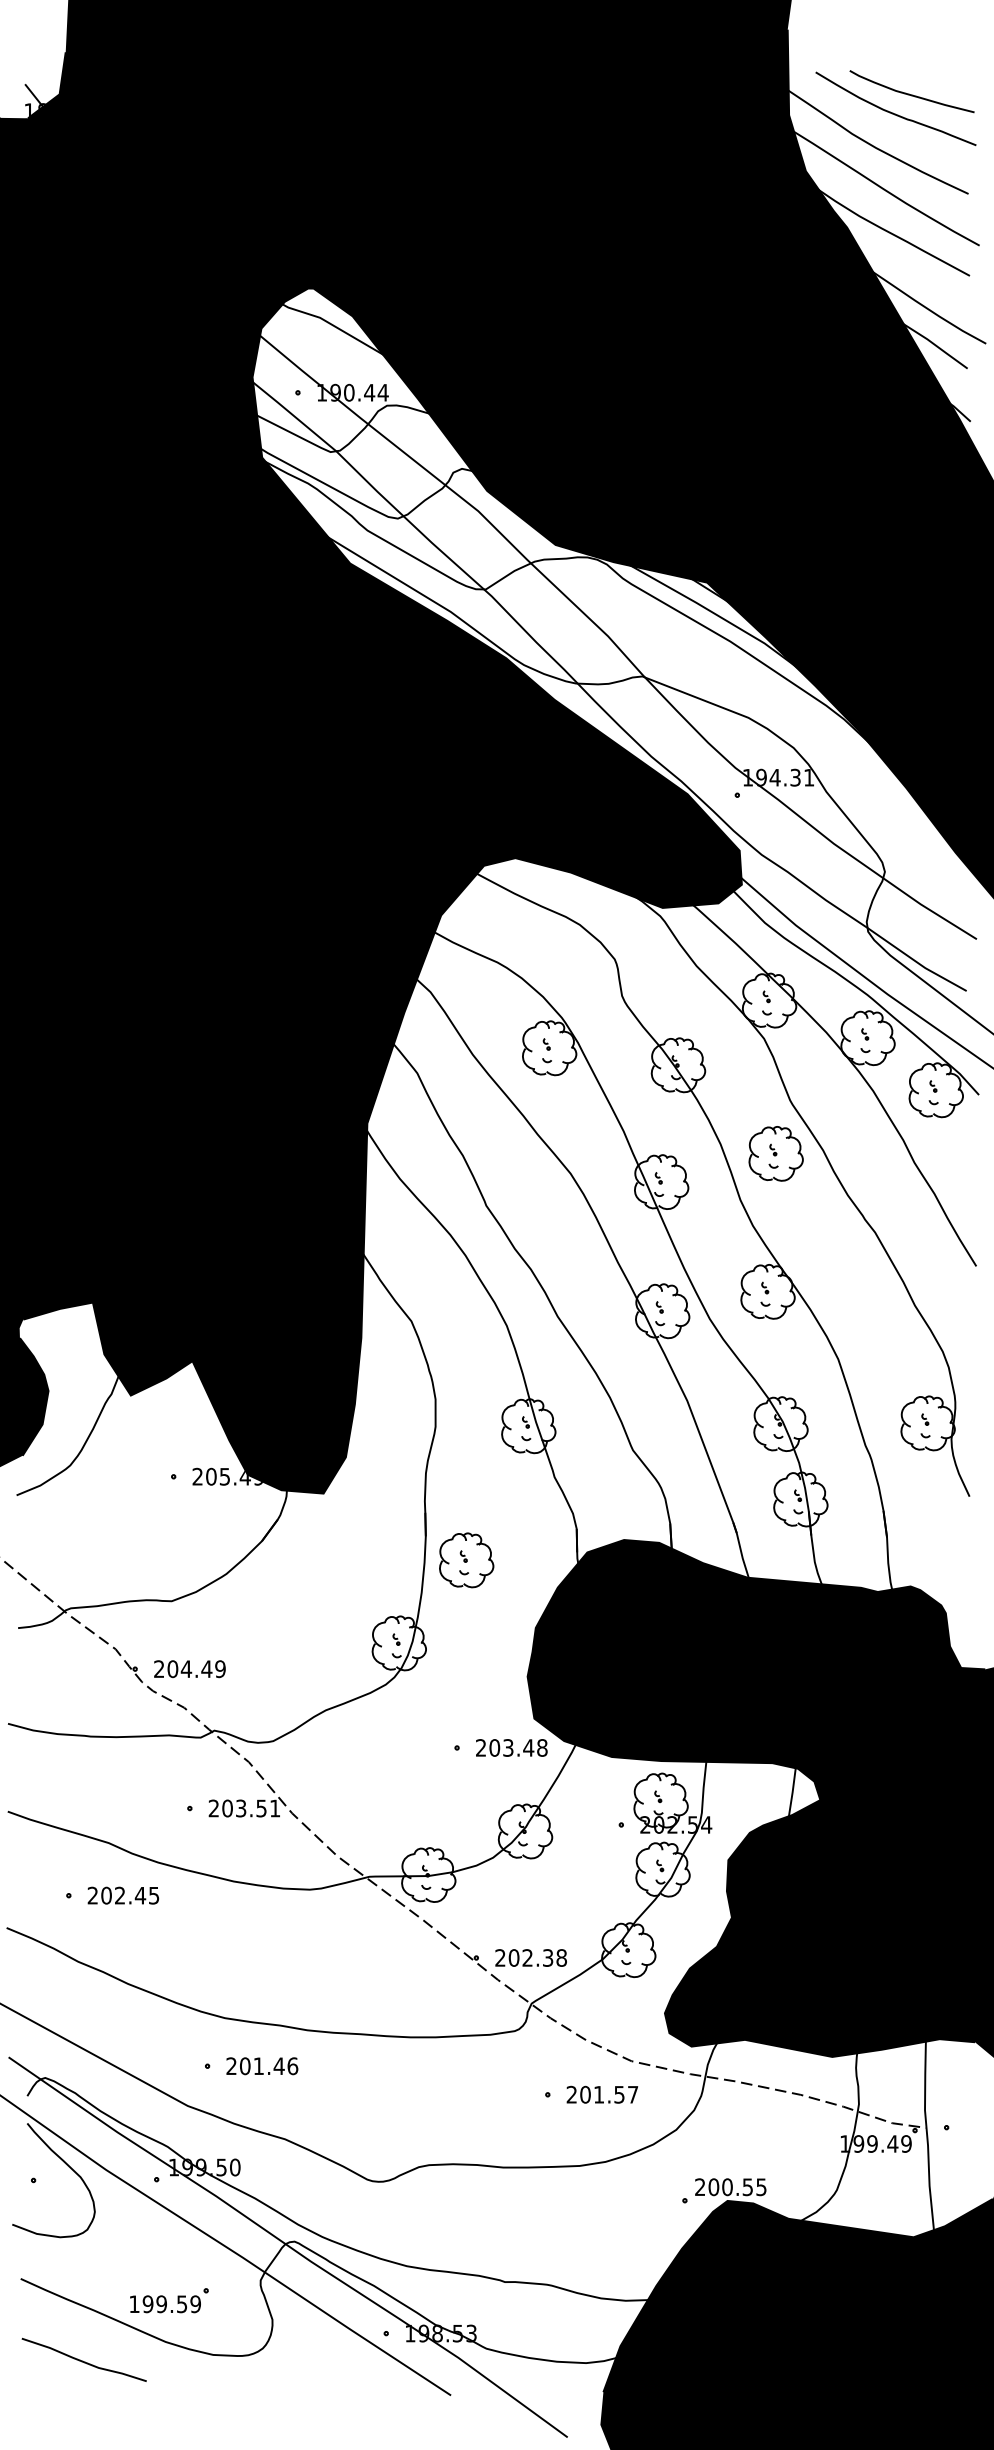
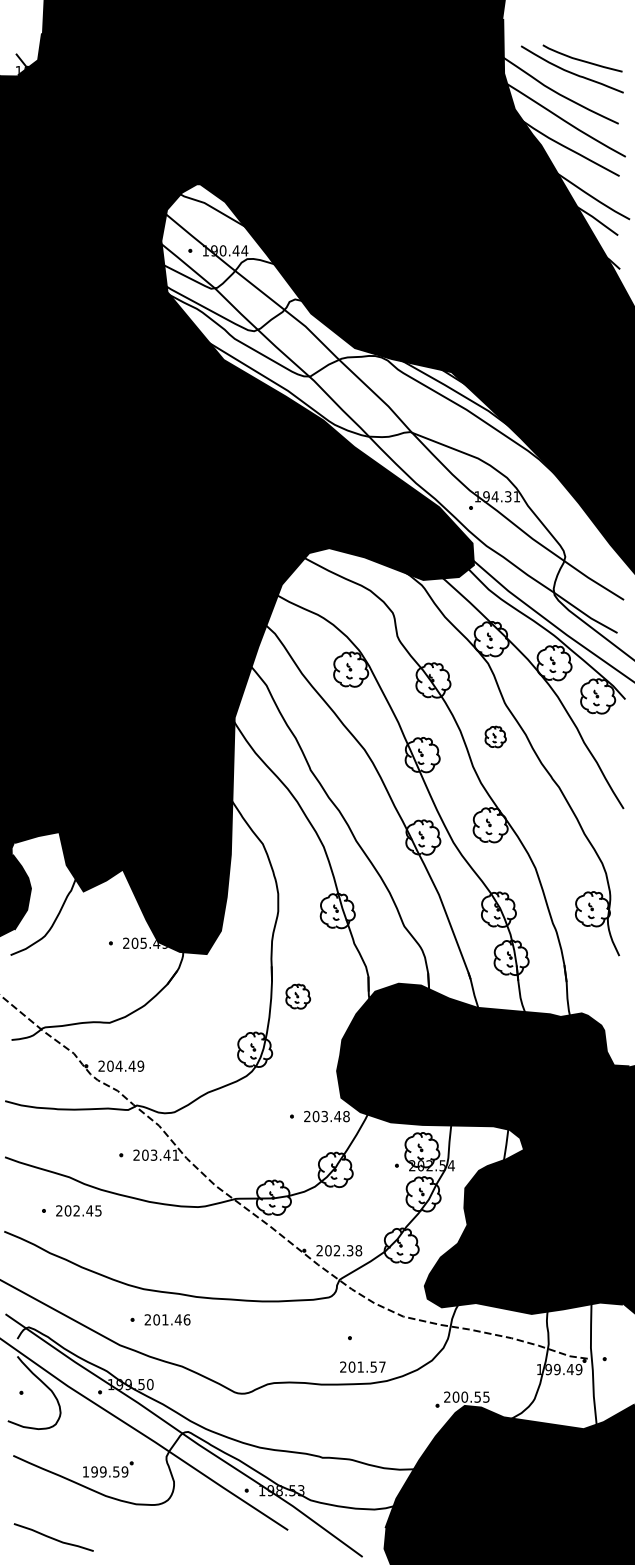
part: (775, 1152) -> (495, 736), size x0.6
part: (467, 1559) -> (298, 996), size x0.7
text: (260, 1807) -> (166, 1154), 203.51 -> 203.41
text: (601, 2093) -> (362, 1366), moved
curve: (83, 2359) -> (53, 1537), moved

